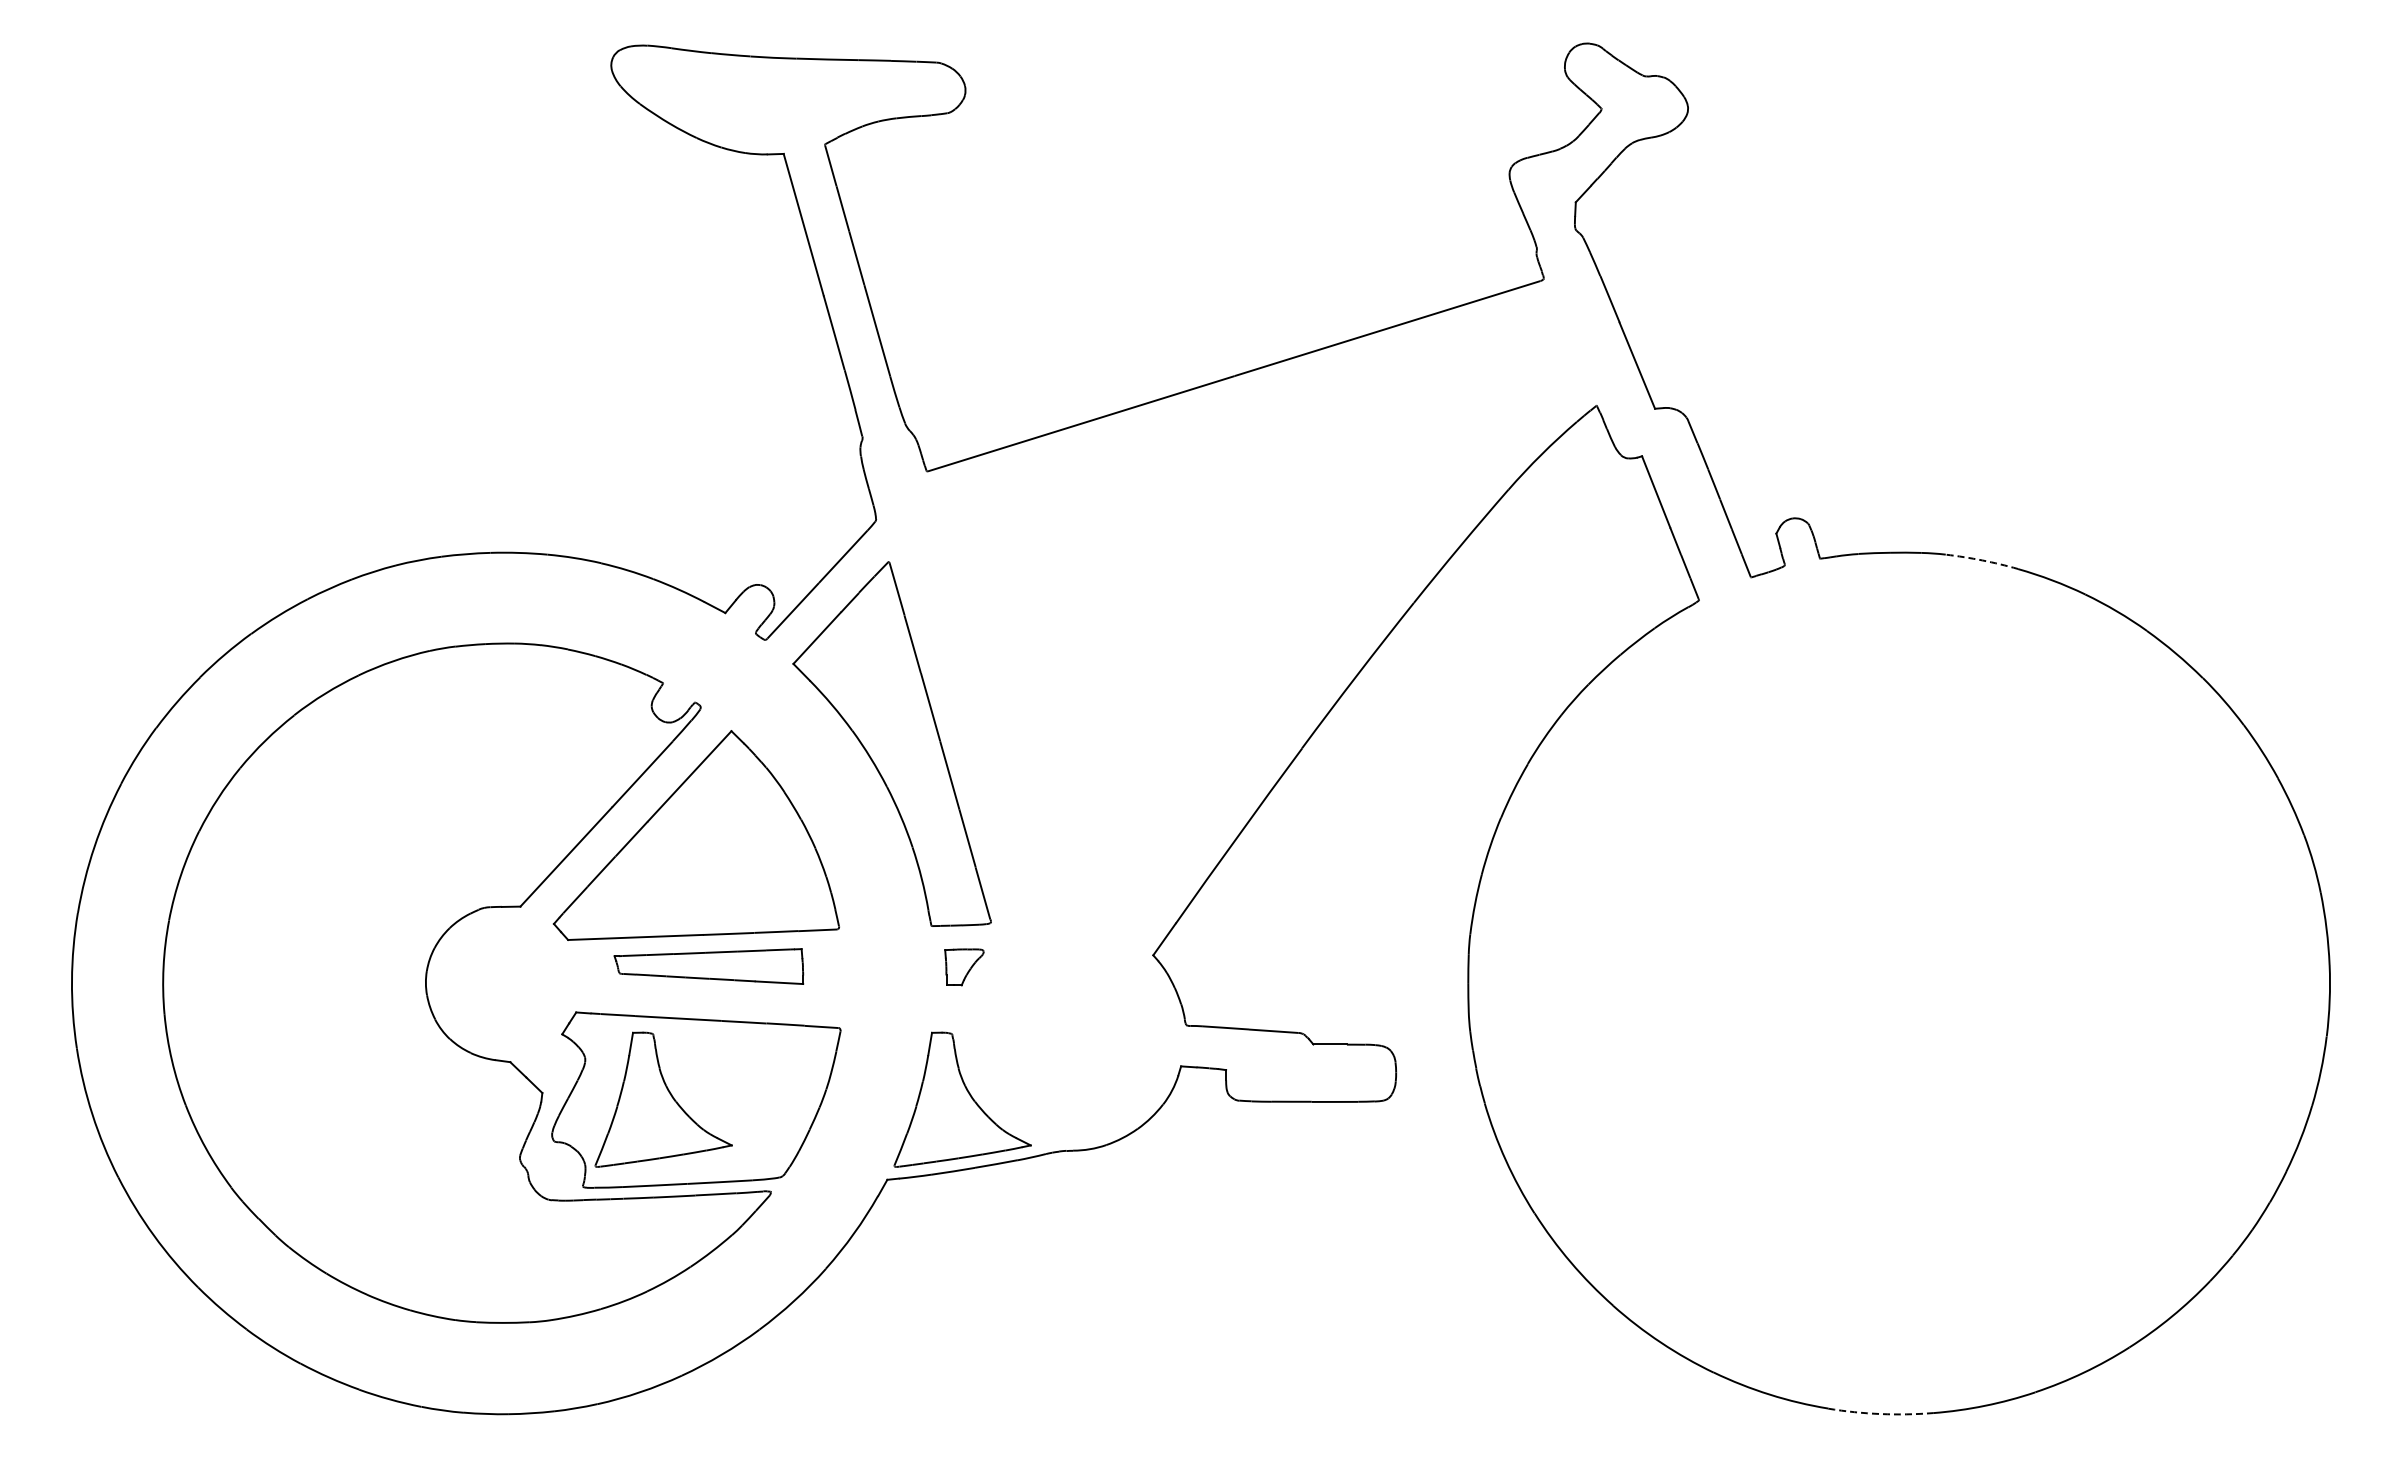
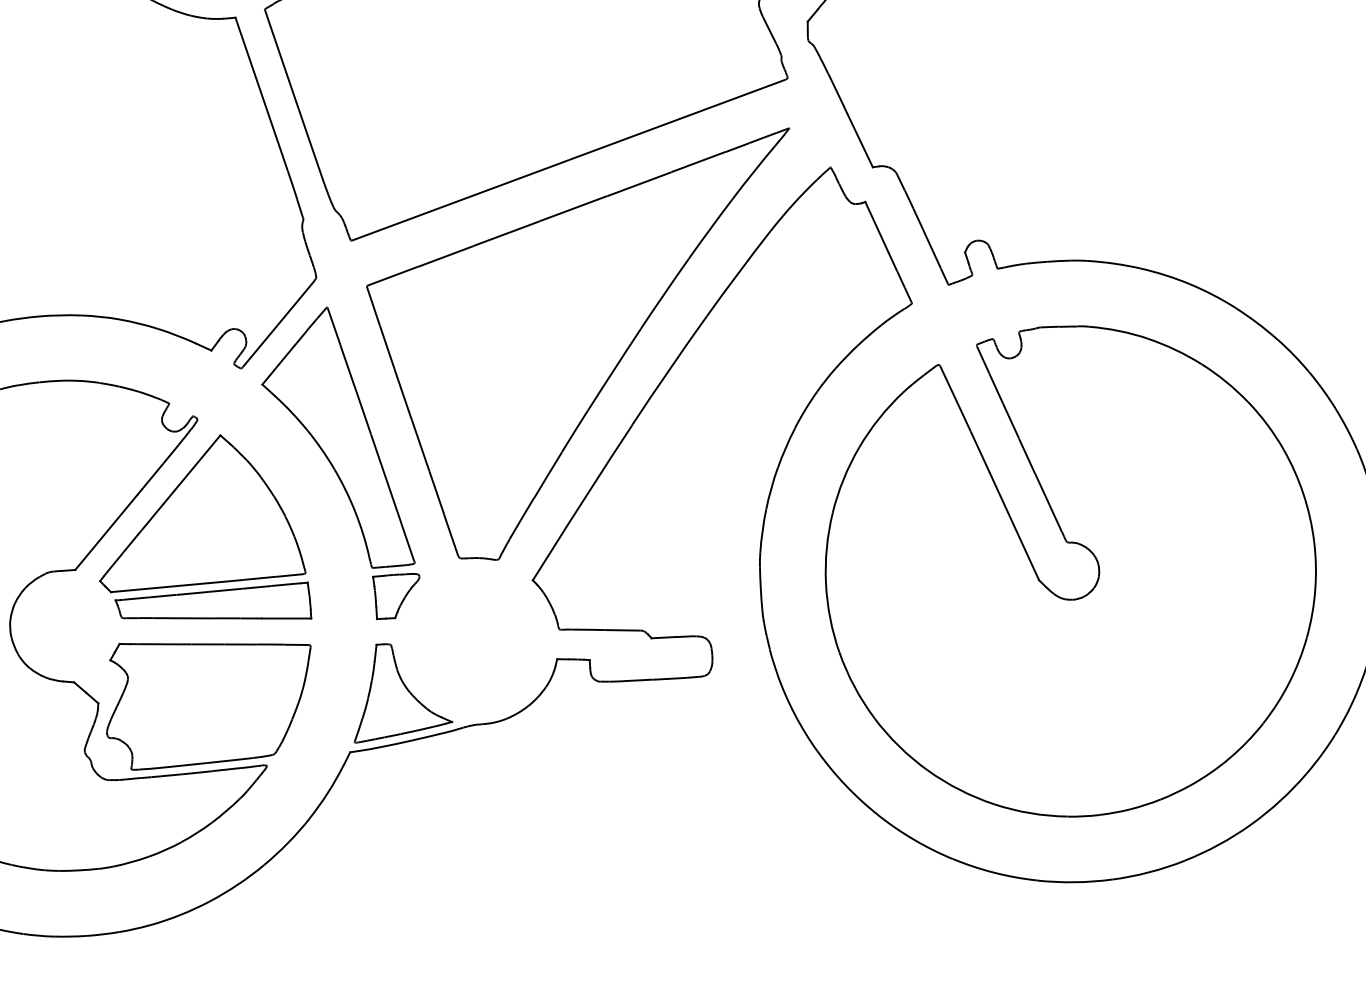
arc: (1982, 560) -> (1114, 263), dashed -> solid
part: (1243, 636) -> (585, 347), added
part: (708, 966) -> (213, 605), size x1.43
part: (964, 967) -> (397, 596), size x1.67
part: (1877, 1014) -> (1056, 594), added
part: (663, 1099) -> (185, 703), removed
arc: (1880, 1414) -> (1074, 882), dashed -> solid

